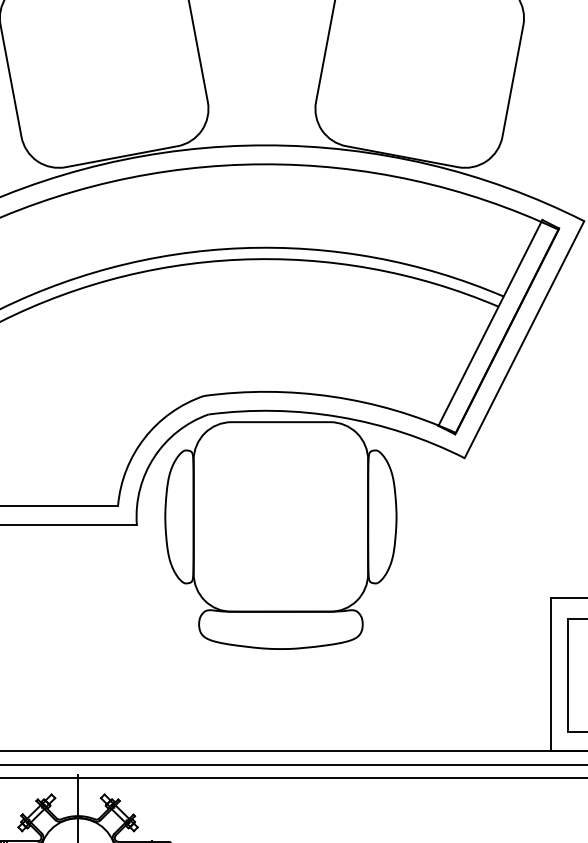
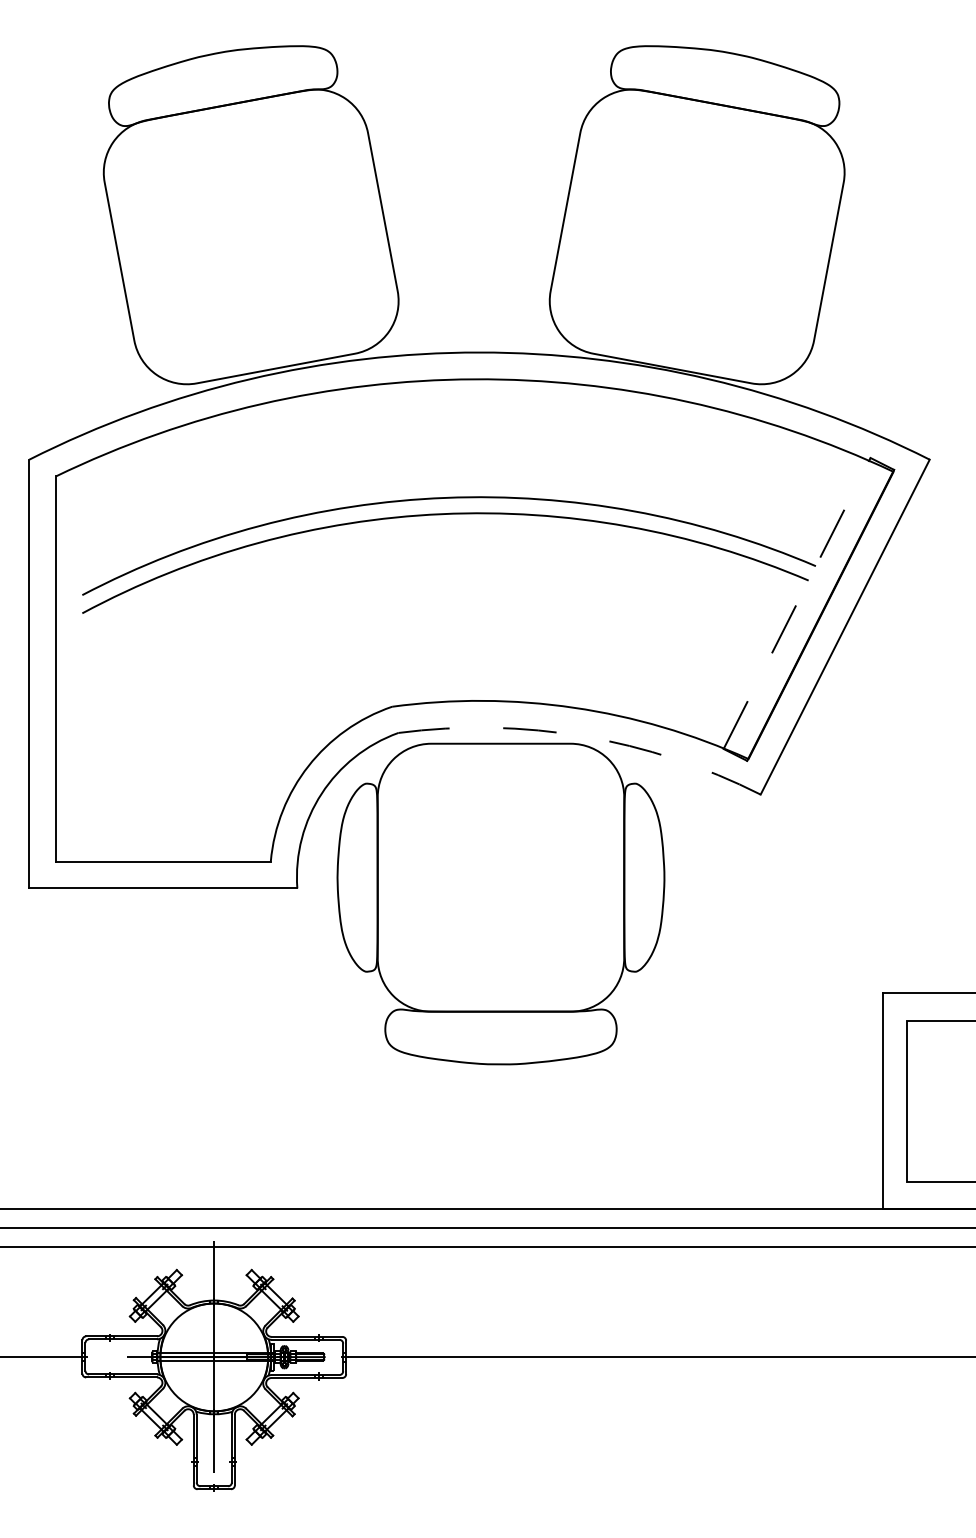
line: (490, 322) -> (797, 603), solid -> dashed
arc: (340, 417) -> (584, 736), solid -> dashed

